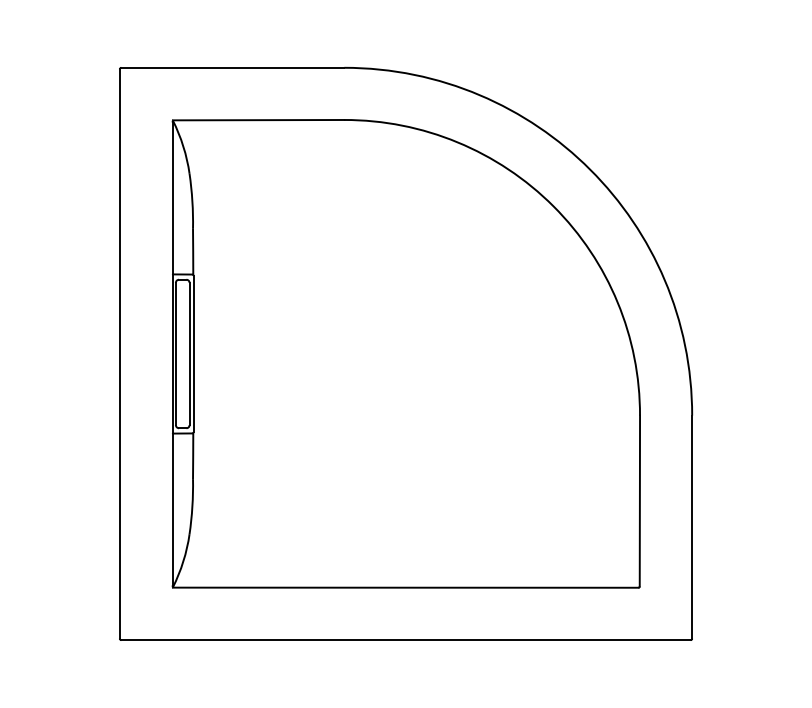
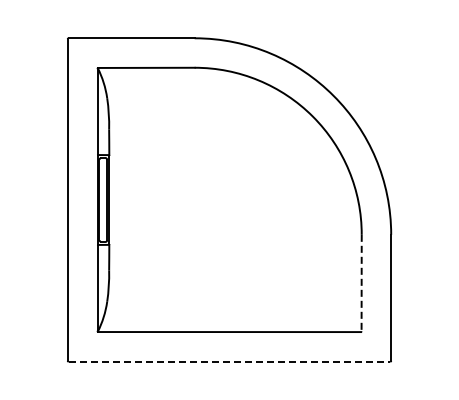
line: (639, 501) -> (361, 283), solid -> dashed
line: (406, 639) -> (229, 361), solid -> dashed

